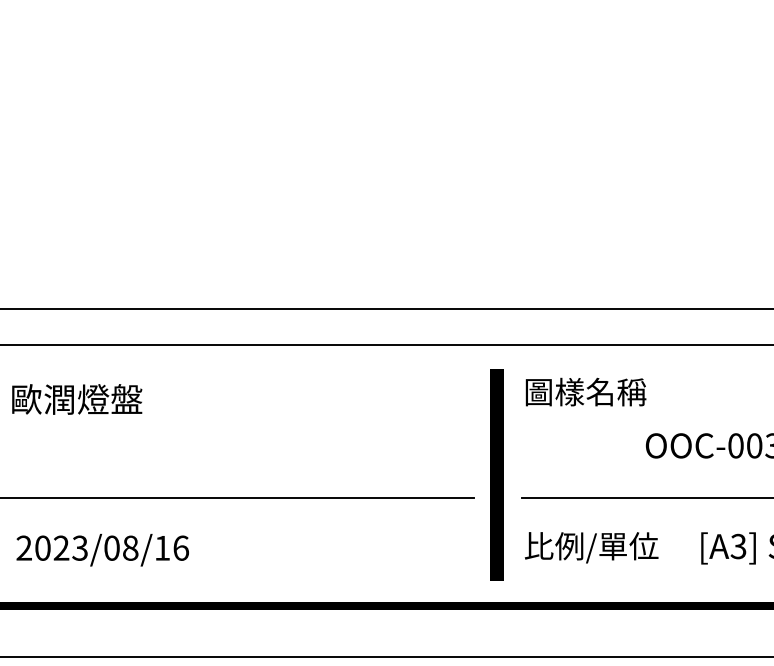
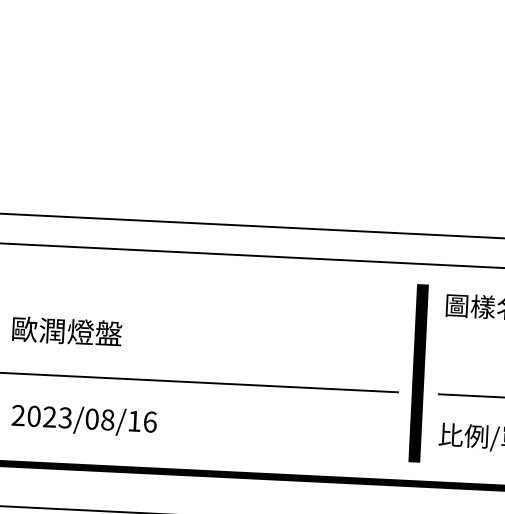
text: (77, 399) -> (67, 331), moved

